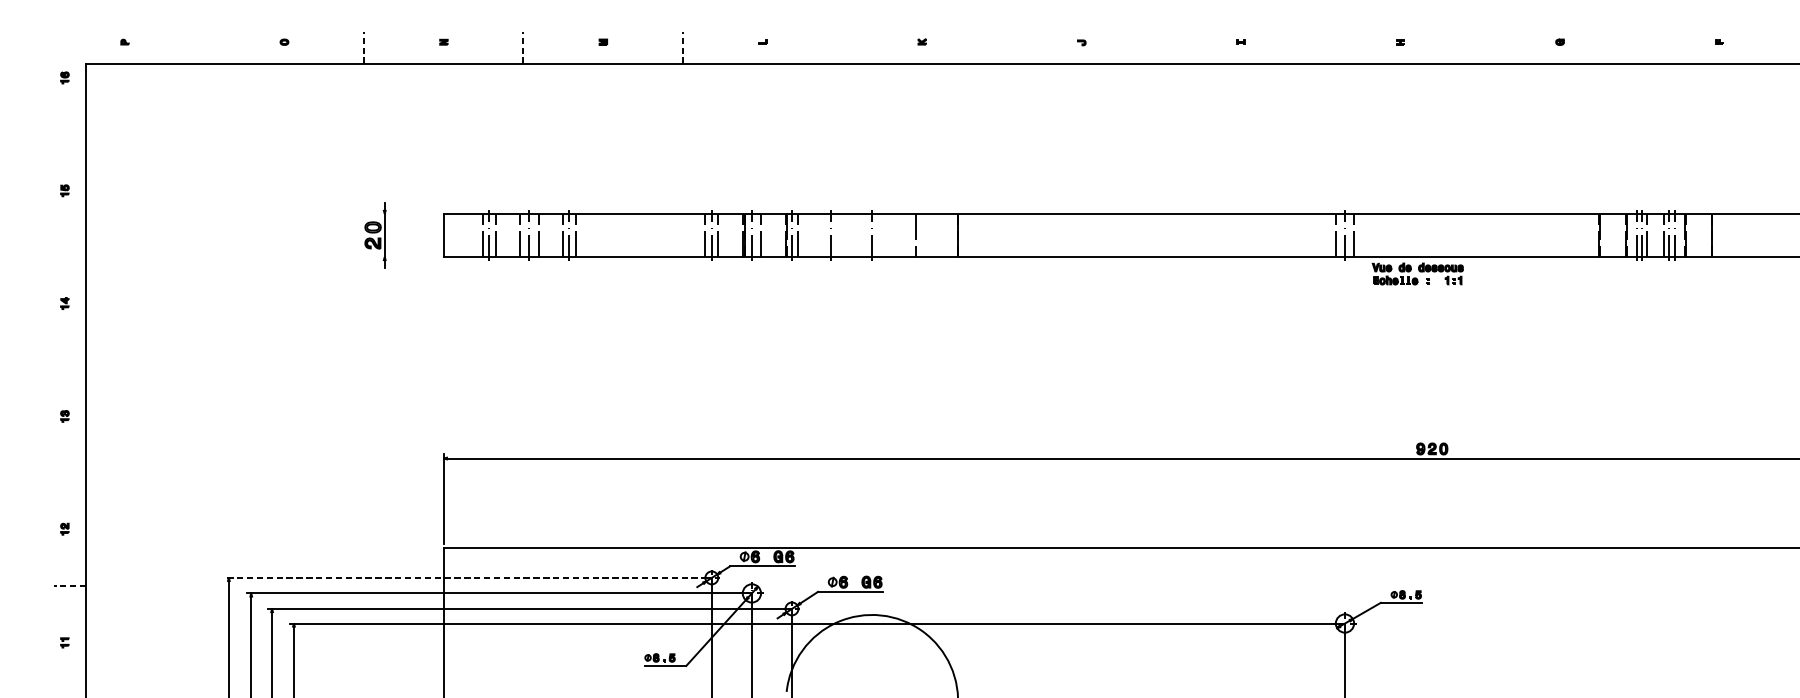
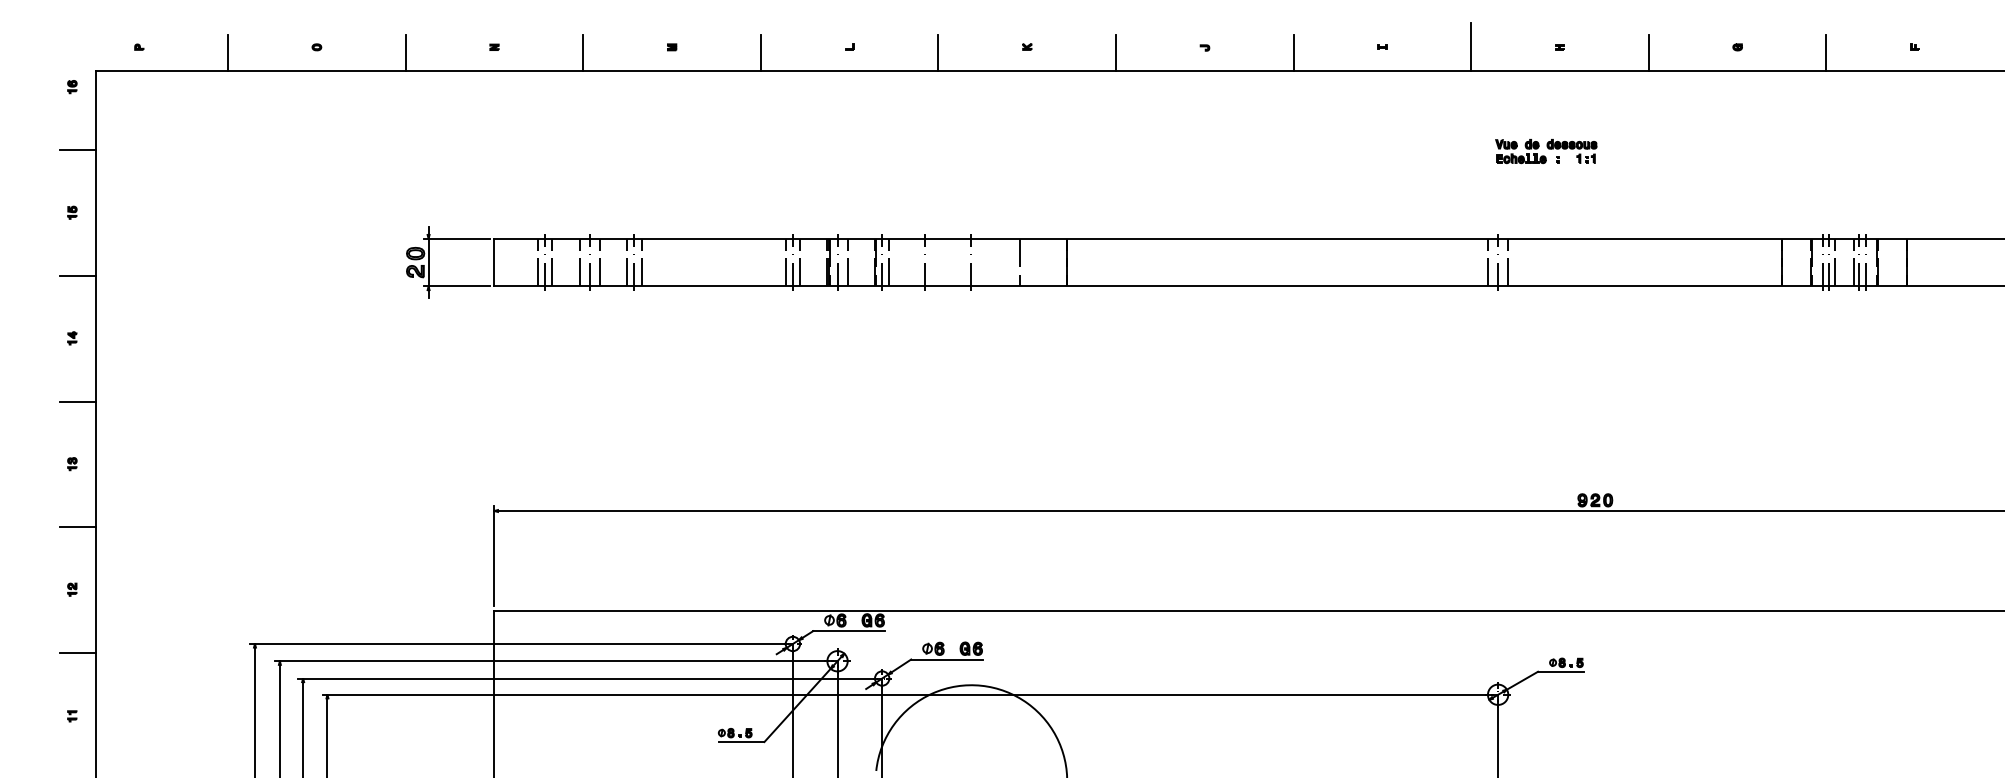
line: (1321, 42) -> (1471, 47), added
line: (204, 47) -> (227, 53), added
line: (364, 47) -> (405, 53), dashed -> solid
line: (523, 47) -> (583, 53), dashed -> solid
line: (682, 47) -> (760, 53), dashed -> solid
line: (842, 47) -> (938, 53), added
line: (1001, 47) -> (1115, 53), added
line: (1161, 47) -> (1293, 53), added
line: (1479, 47) -> (1648, 53), added
line: (1639, 47) -> (1826, 53), added
line: (70, 134) -> (78, 150), added
line: (409, 213) -> (456, 238), added
line: (70, 247) -> (78, 275), added
line: (409, 256) -> (456, 286), added
part: (1418, 274) -> (1546, 151), moved
line: (70, 360) -> (78, 401), added
line: (70, 473) -> (78, 527), added
line: (466, 577) -> (519, 643), dashed -> solid
line: (70, 585) -> (78, 652), dashed -> solid

